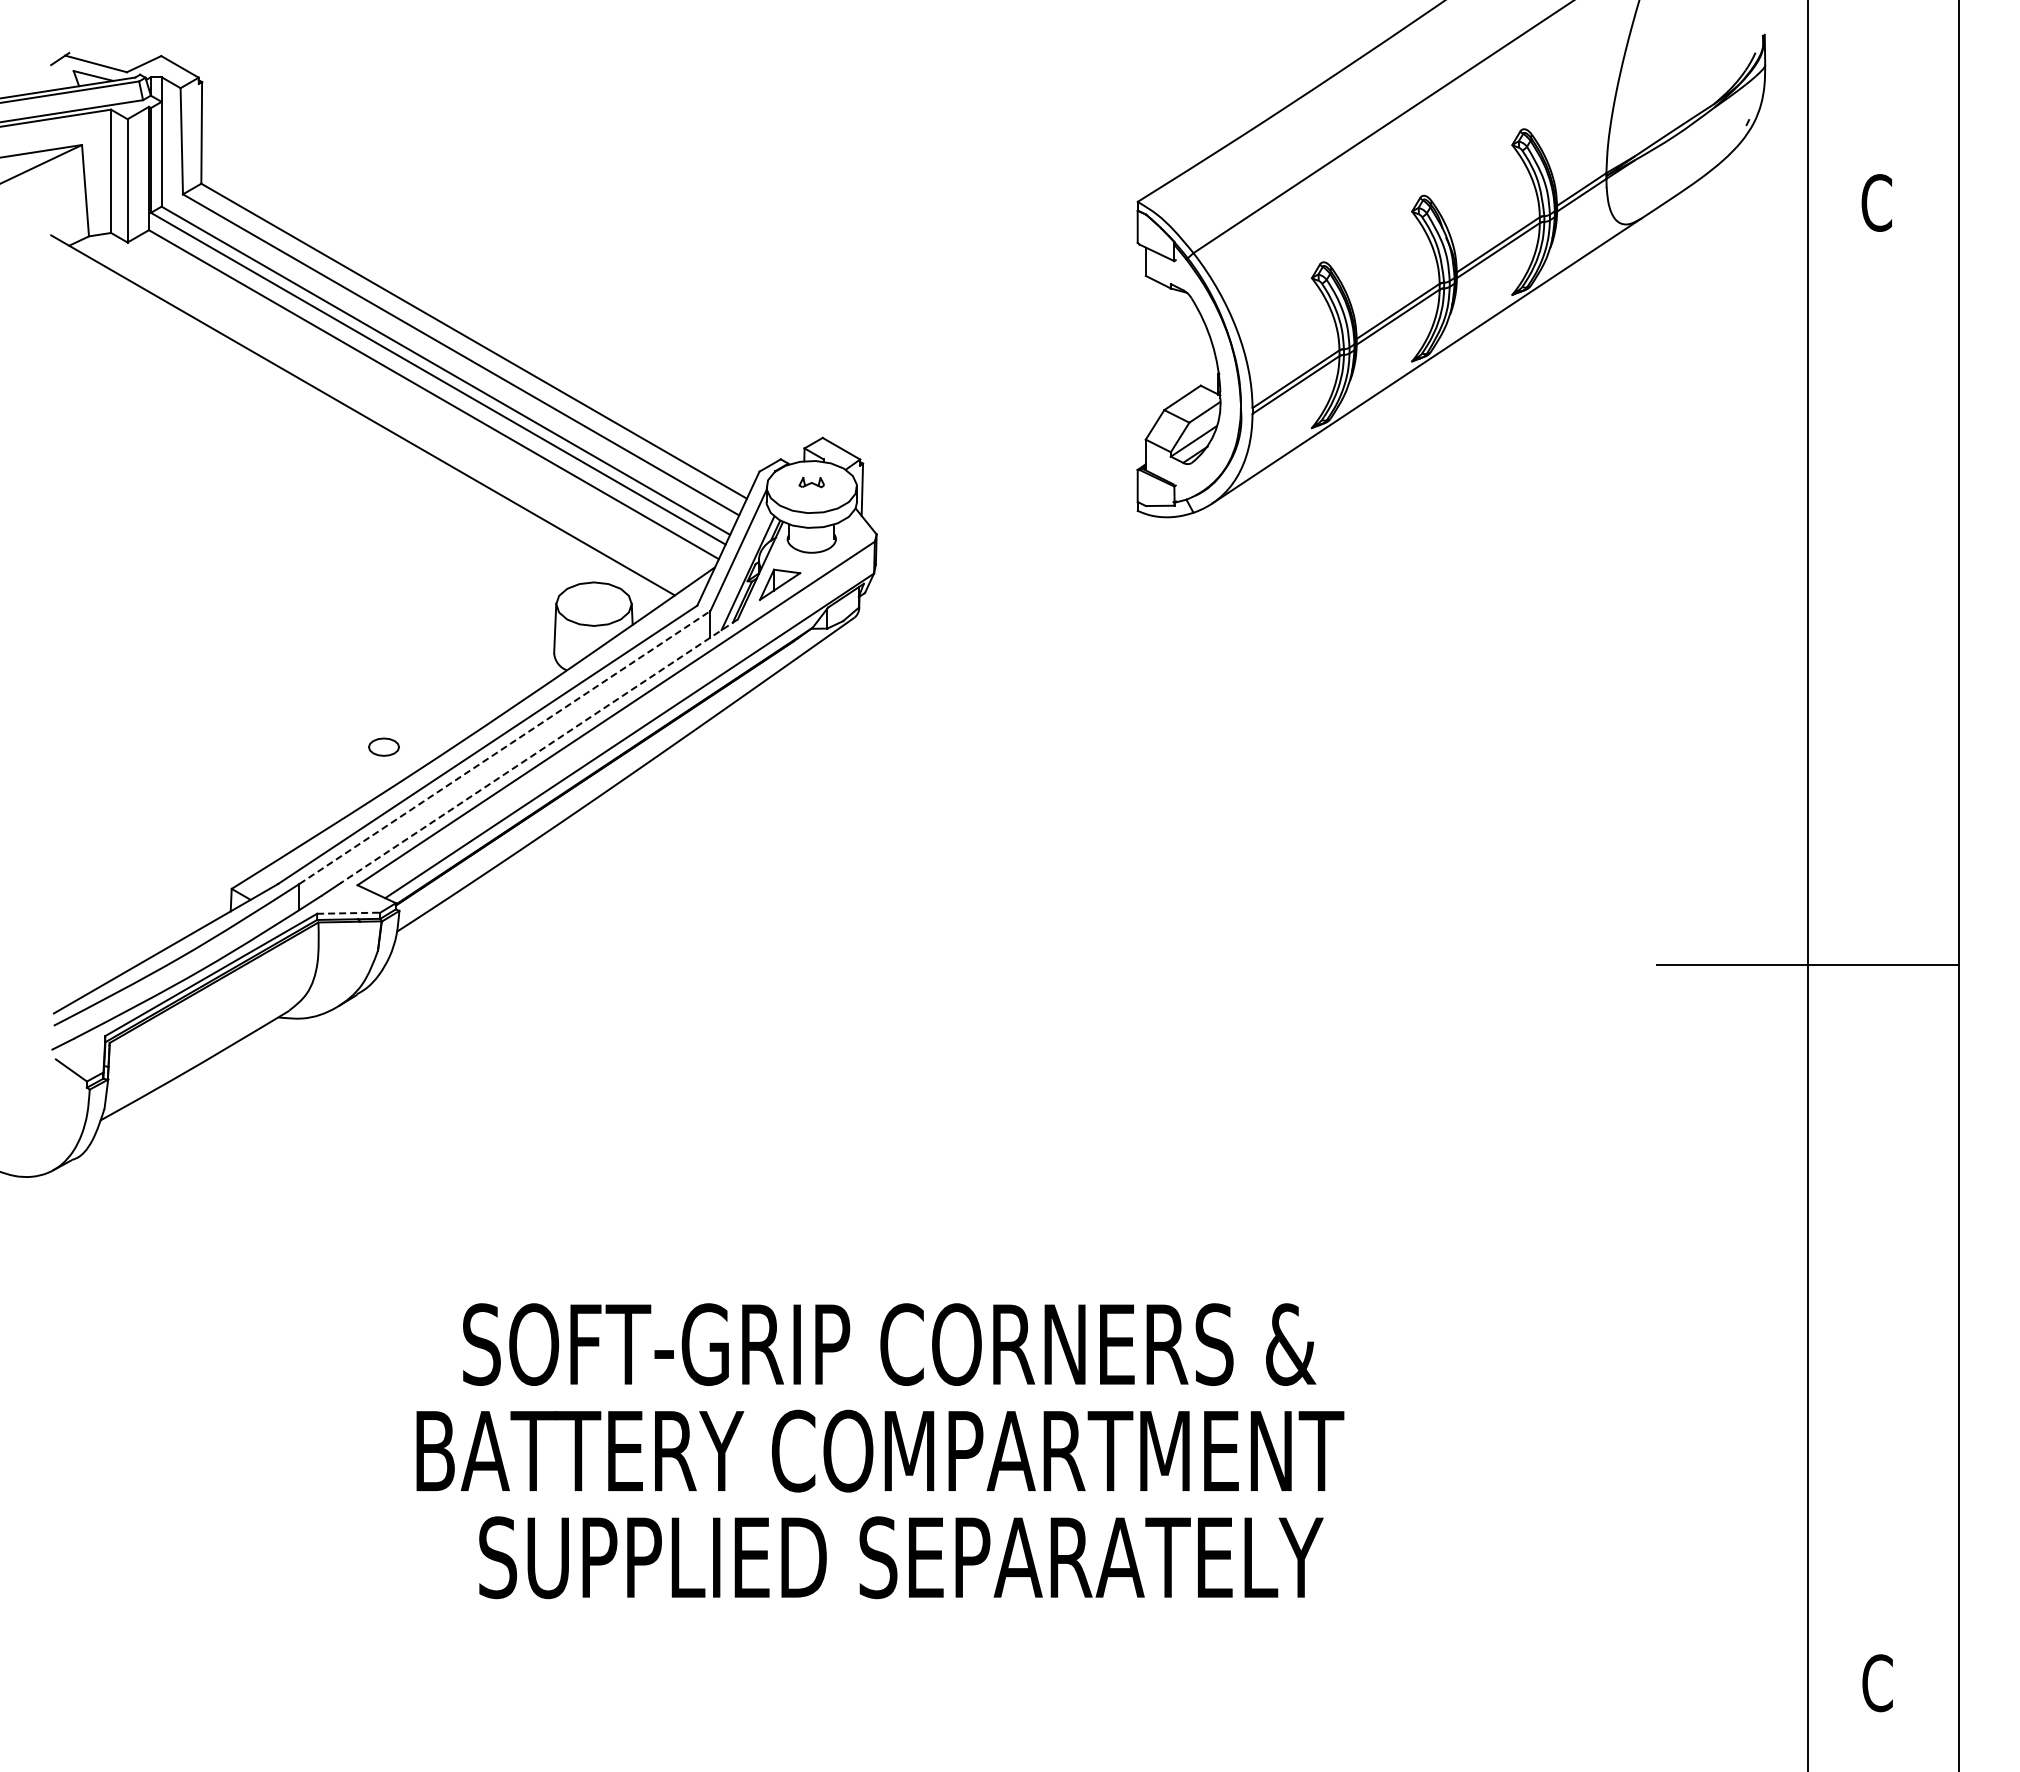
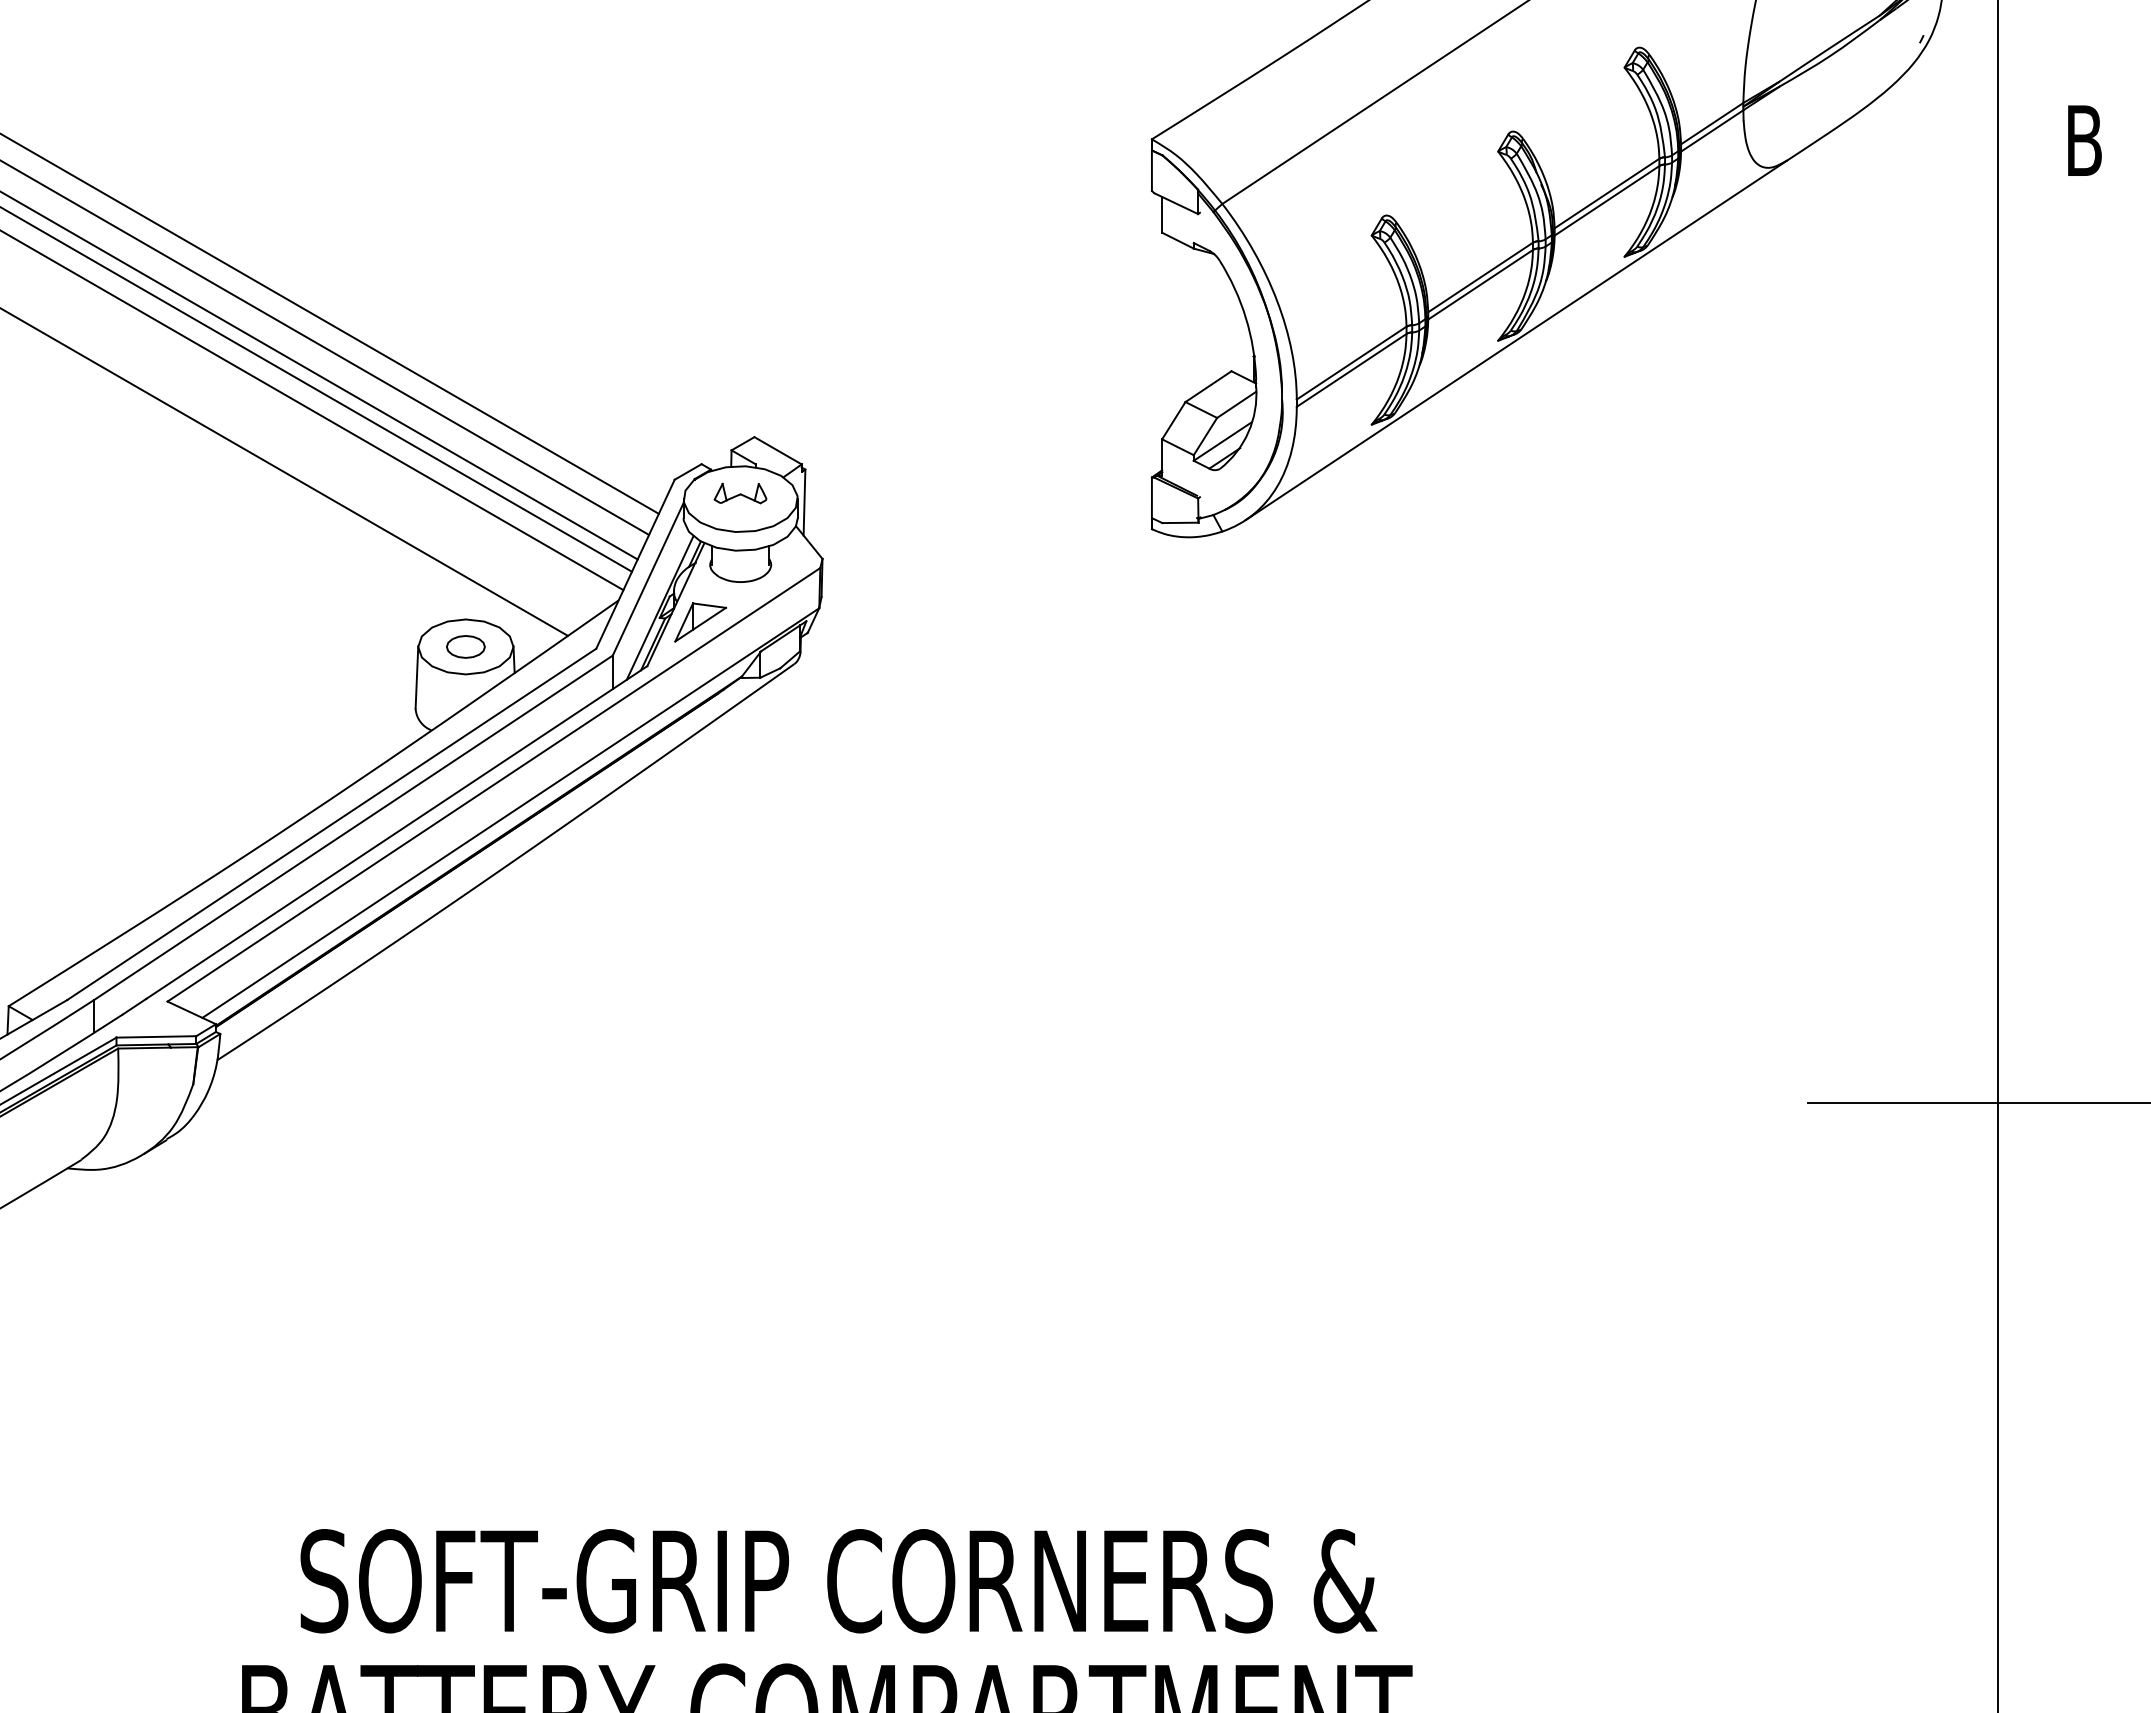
text: (1876, 202) -> (2084, 140), C -> B
part: (811, 482) -> (740, 493), size x1.67
part: (383, 746) -> (465, 646), moved
line: (504, 747) -> (352, 827), dashed -> solid
line: (538, 751) -> (395, 832), dashed -> solid
line: (348, 913) -> (156, 1037), dashed -> solid

